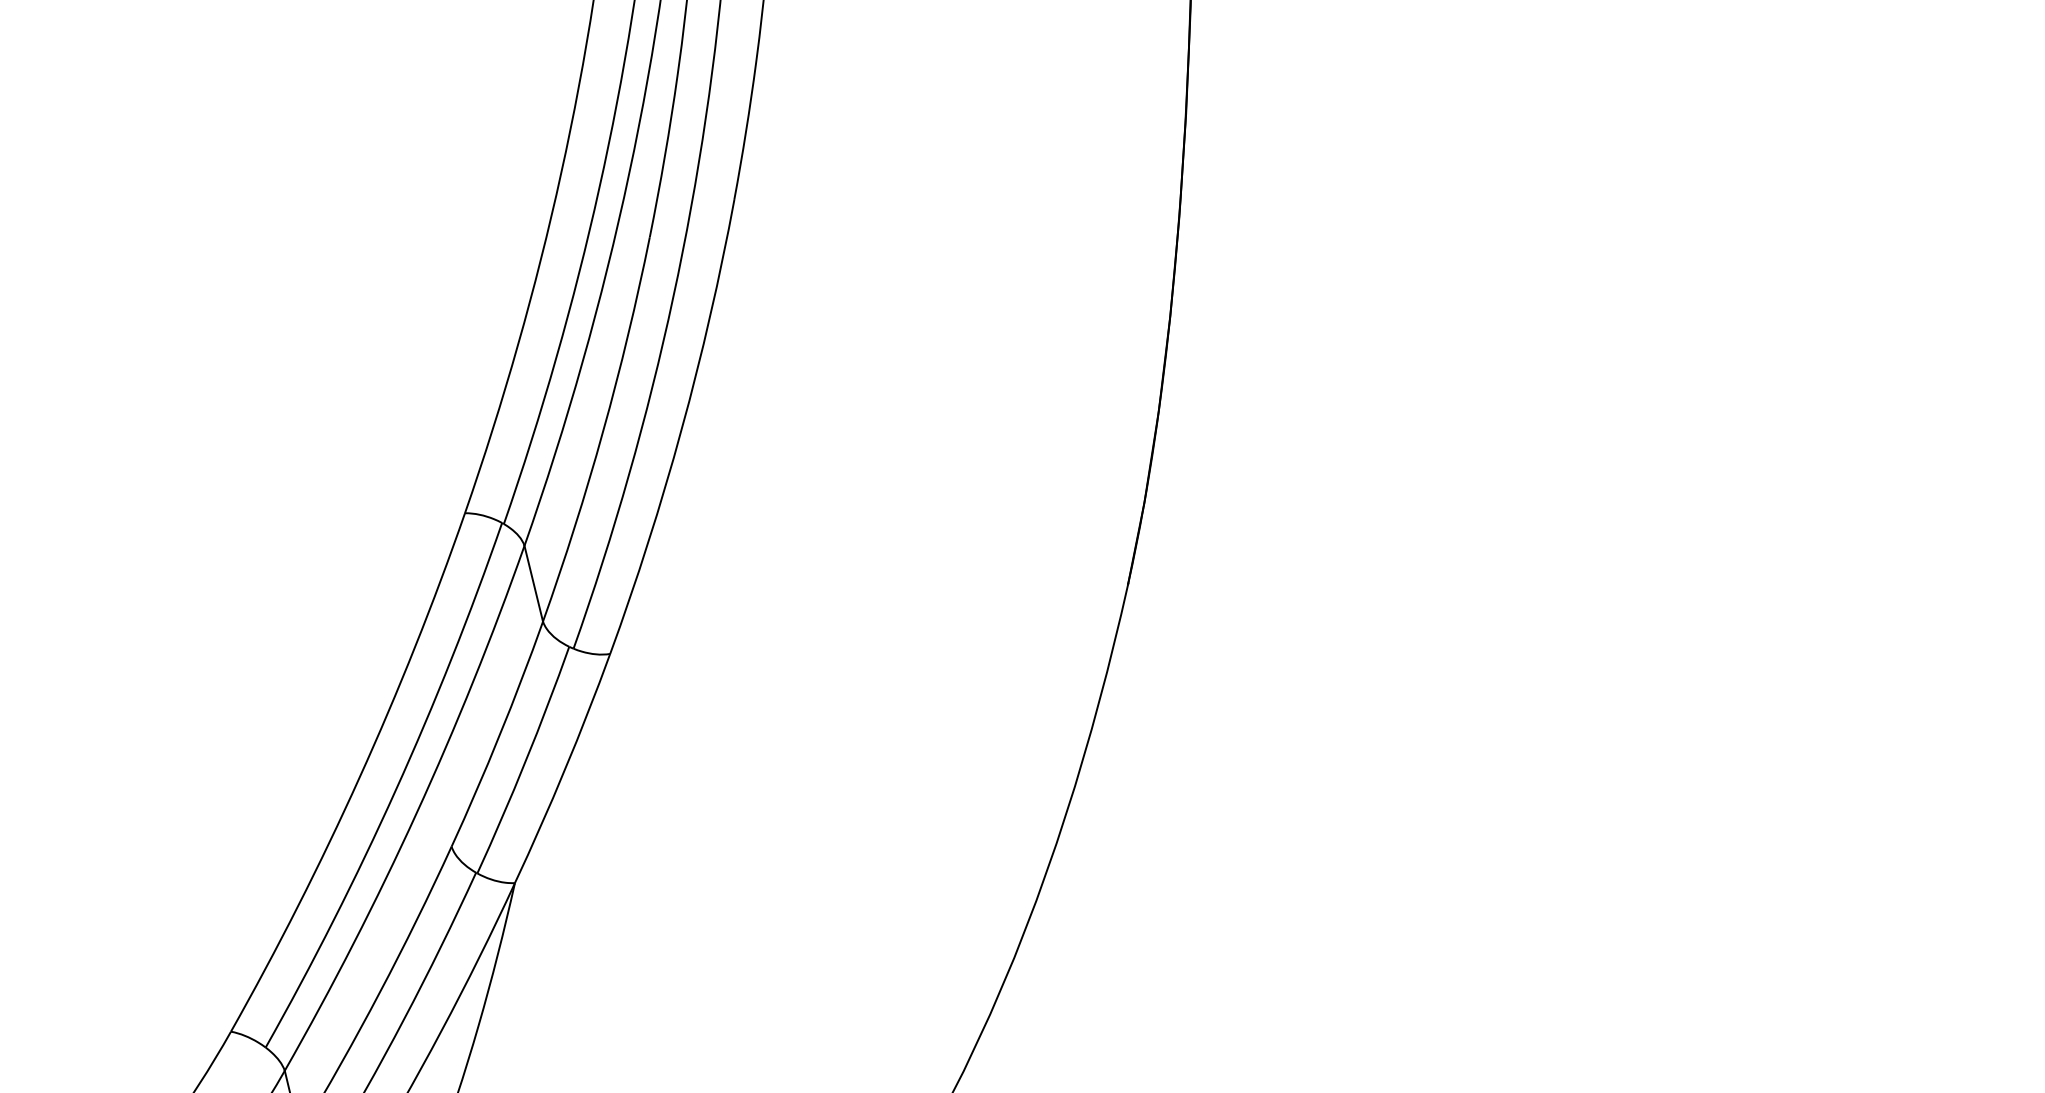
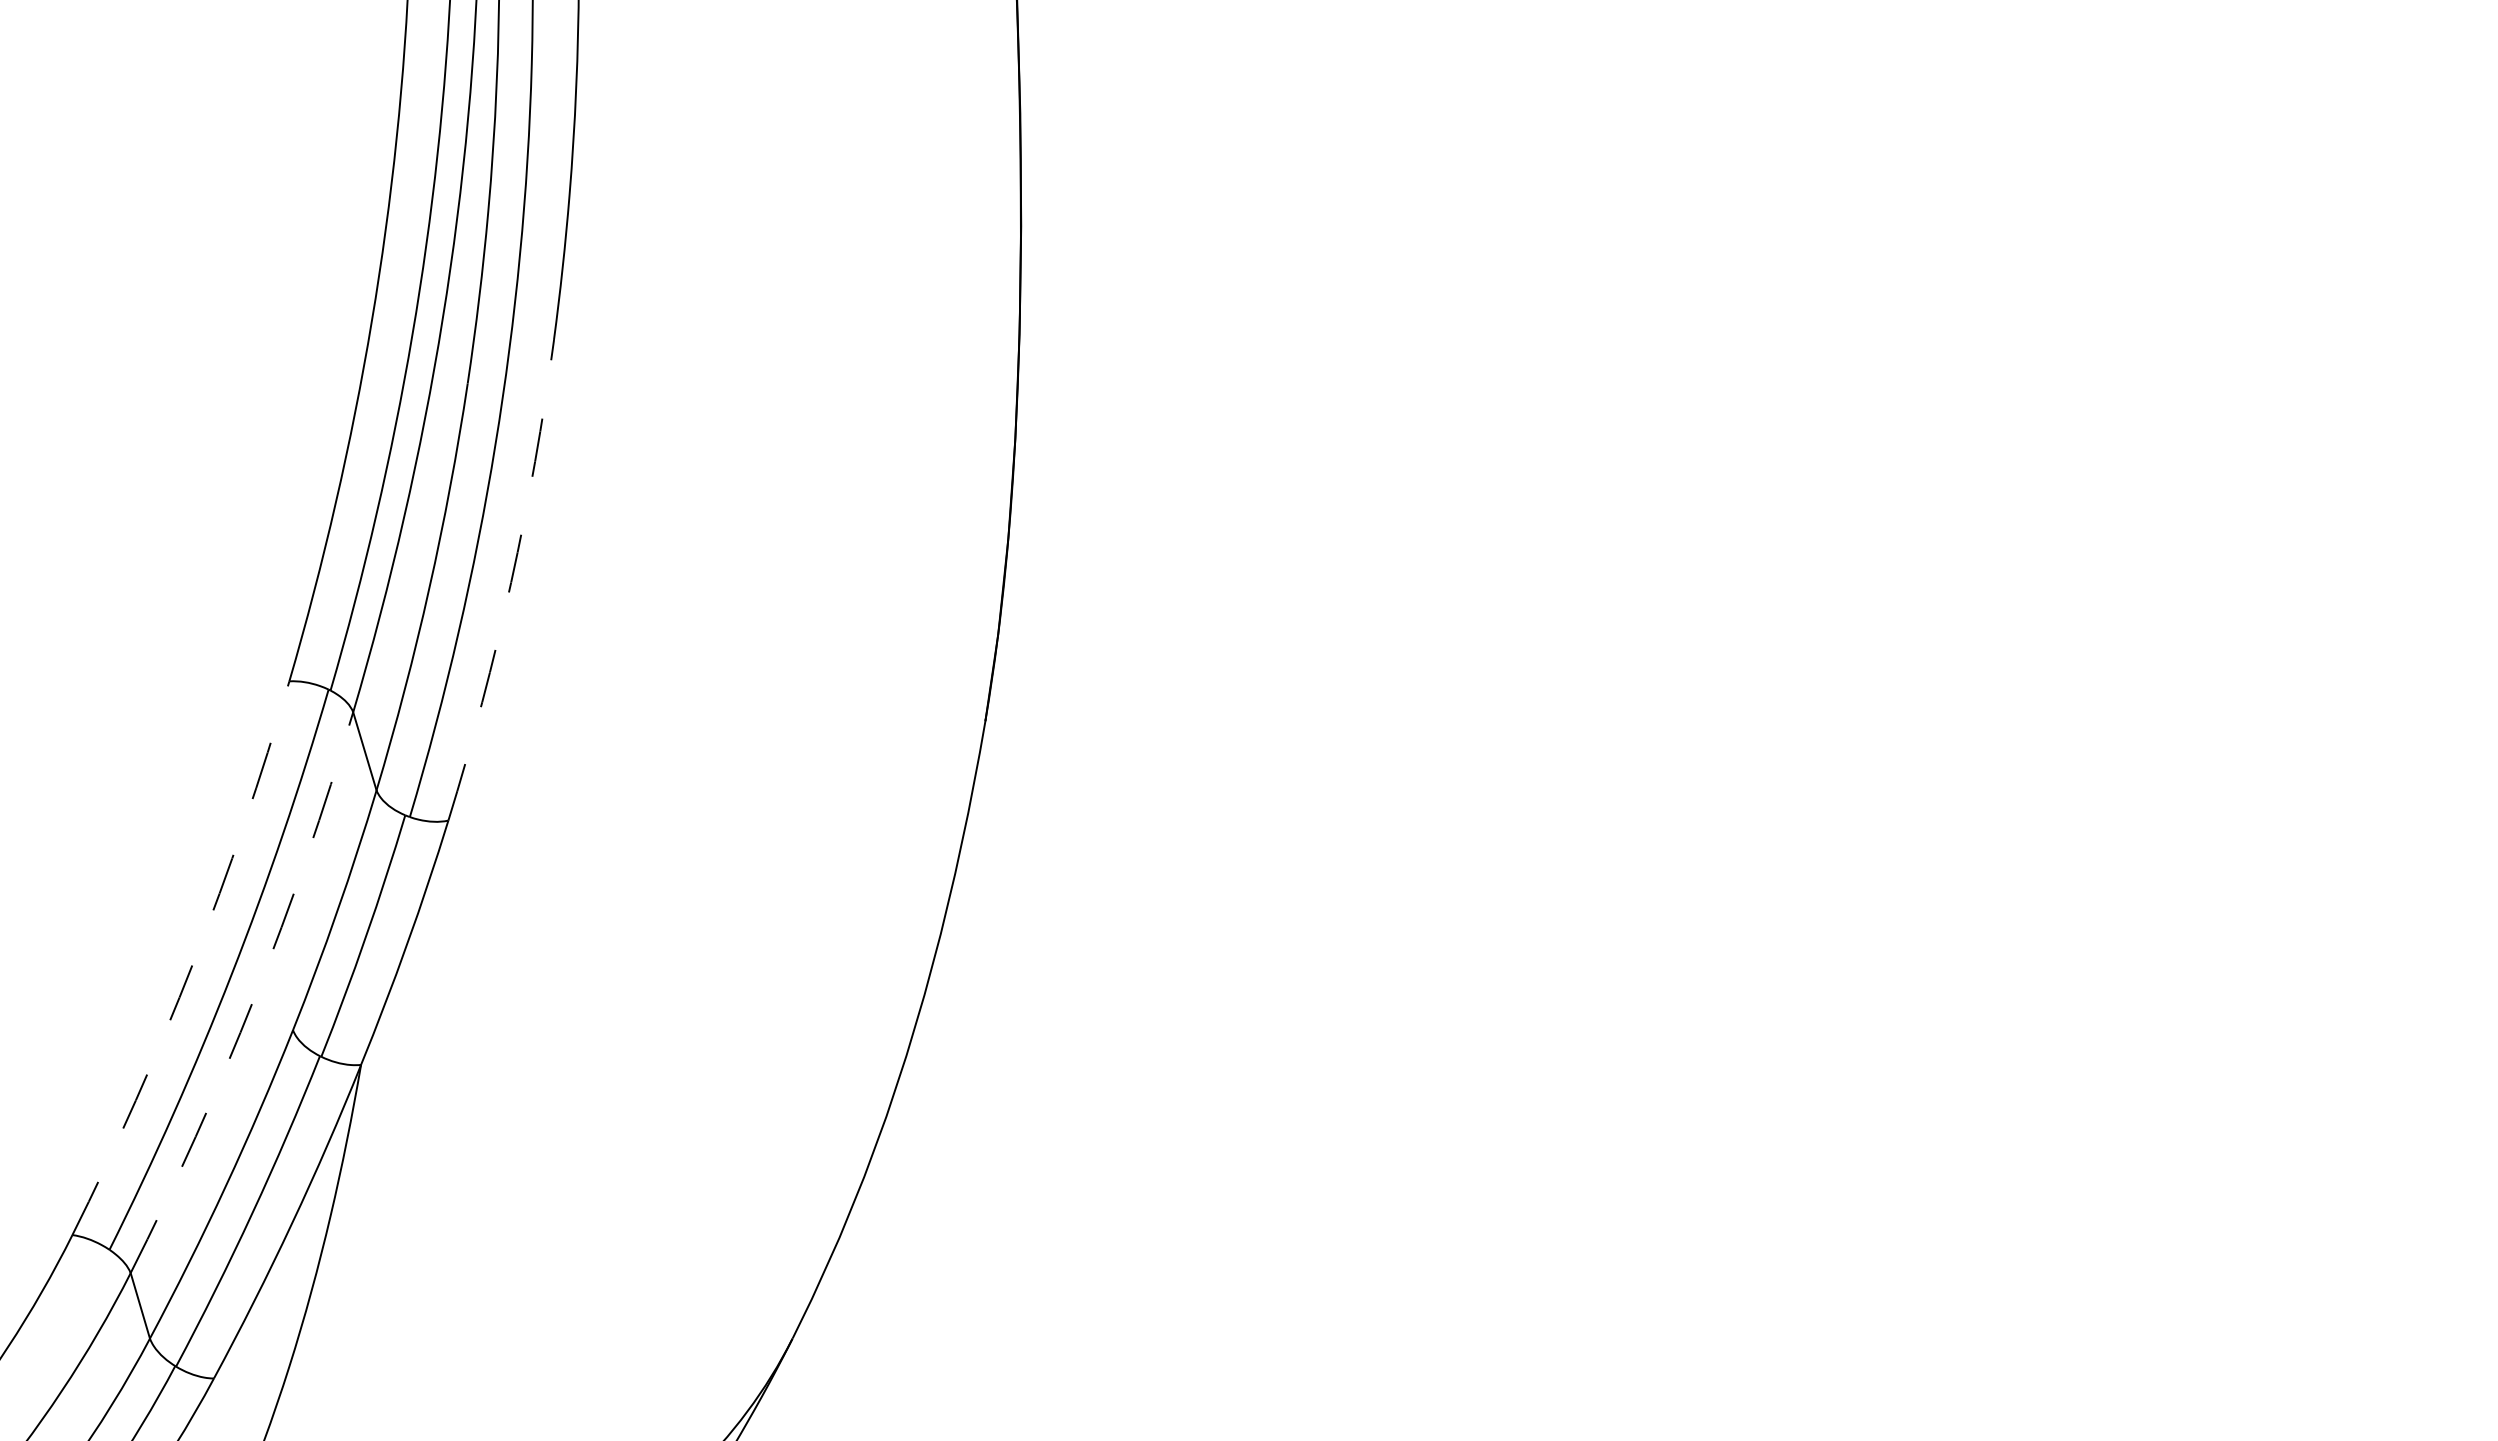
arc: (681, 429) -> (511, 582), solid -> dashed
arc: (359, 778) -> (193, 963), solid -> dashed
arc: (416, 813) -> (254, 997), solid -> dashed

